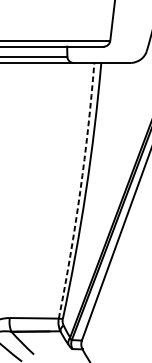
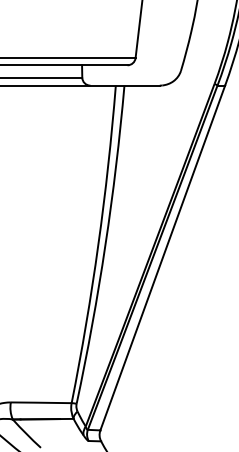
arc: (80, 191) -> (98, 245), dashed -> solid

